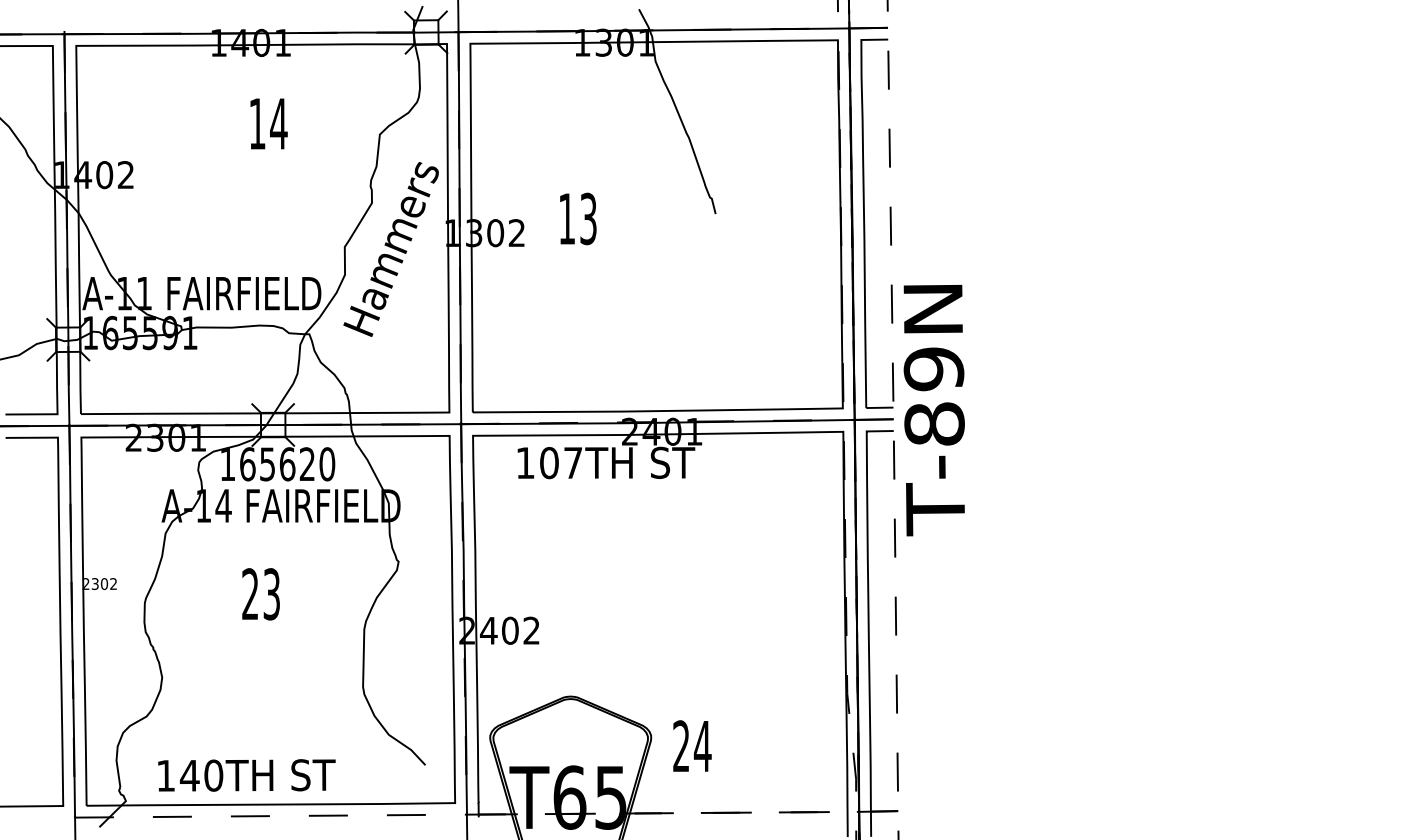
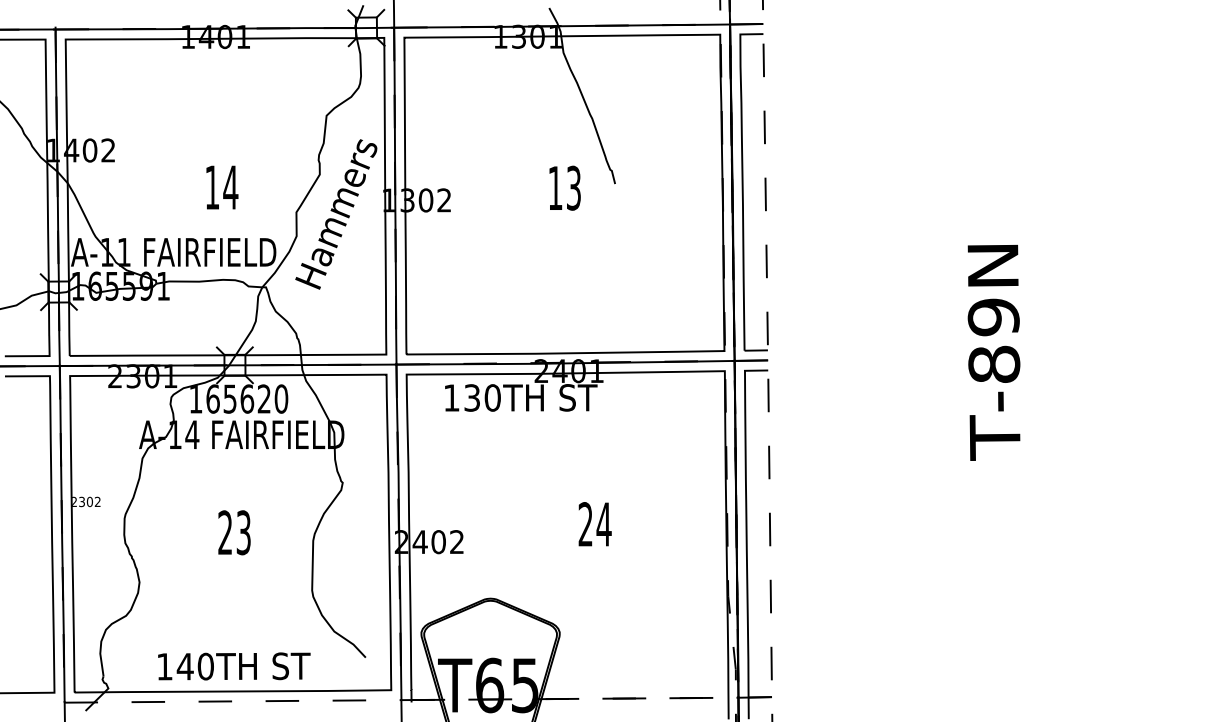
text: (269, 123) -> (222, 187), moved
text: (577, 218) -> (564, 187), moved
text: (933, 410) -> (993, 352), moved
text: (561, 462) -> (482, 397), 107TH -> 130TH
text: (261, 593) -> (234, 532), moved
text: (691, 746) -> (594, 524), moved
text: (247, 775) -> (234, 666), moved

